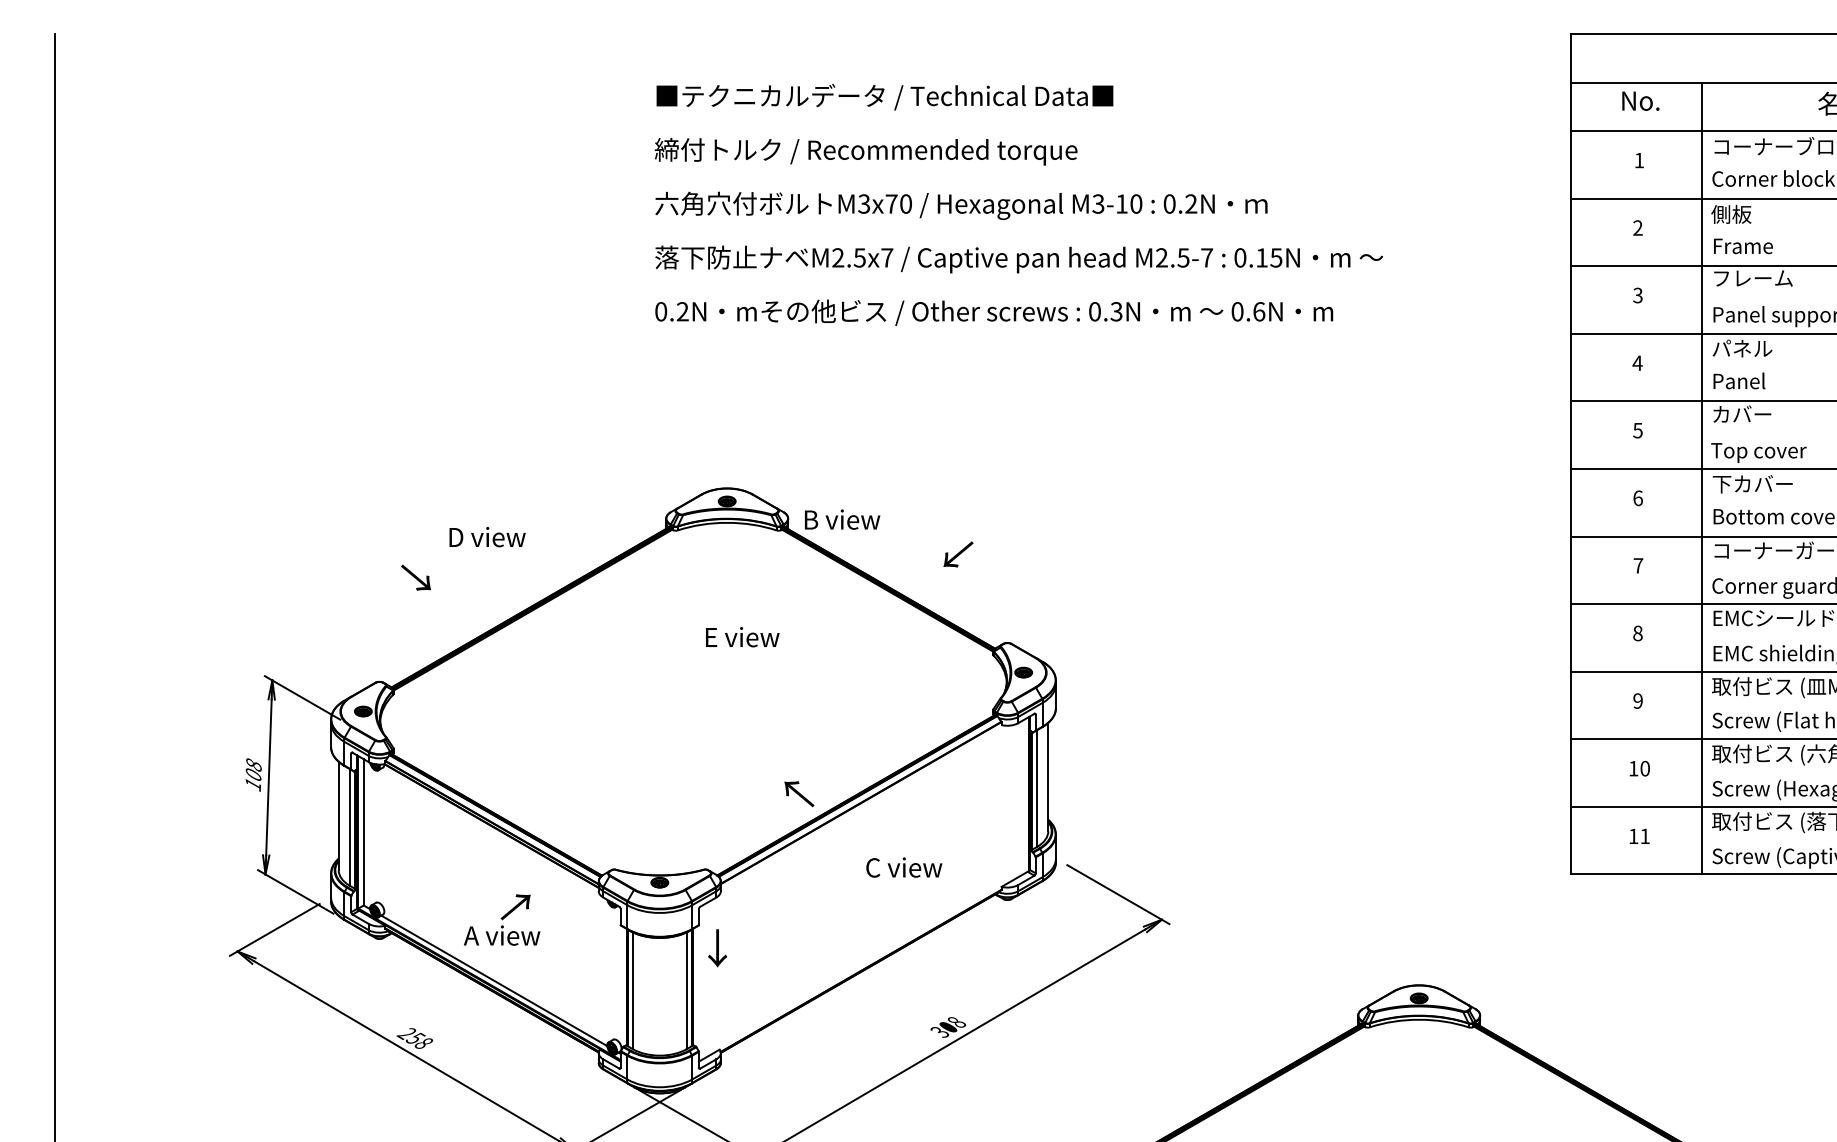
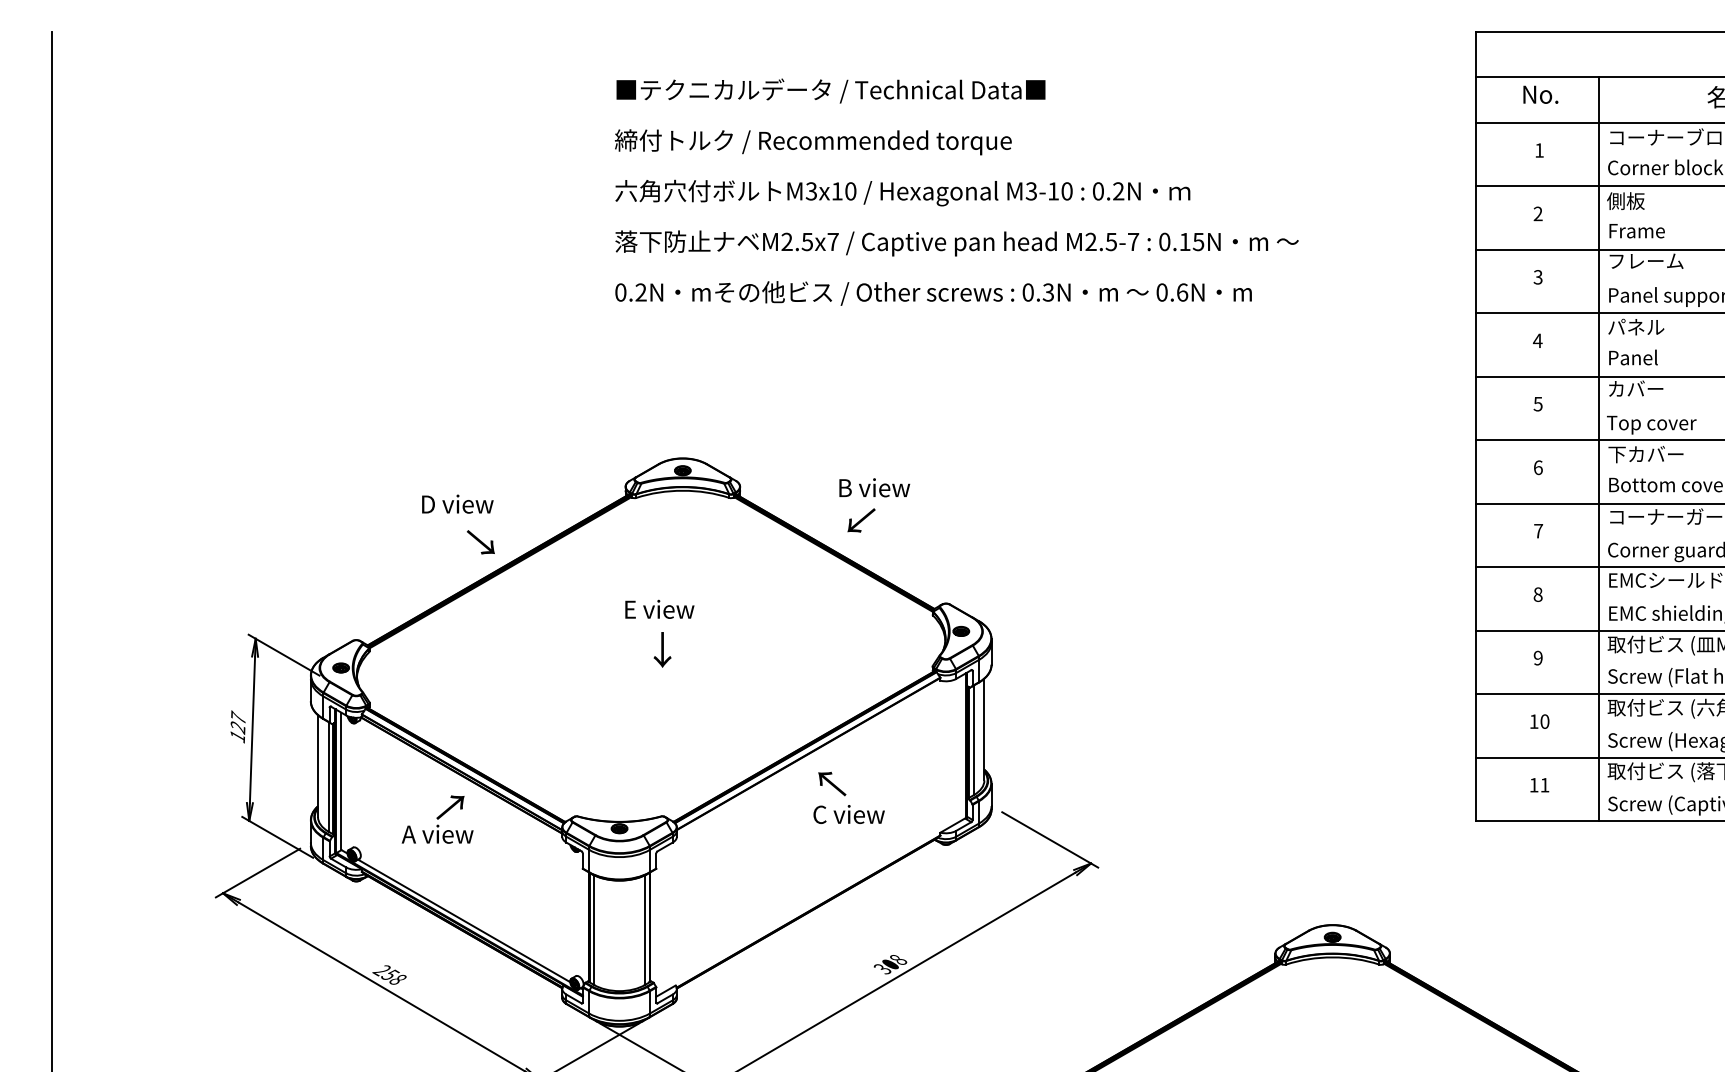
text: (891, 203) -> (837, 190), M3x70 -> M3x10
text: (842, 519) -> (874, 487), moved
text: (958, 554) -> (861, 520), moved
text: (415, 577) -> (480, 542), moved
text: (742, 637) -> (659, 609), moved
text: (253, 769) -> (237, 722), 108 -> 127
text: (799, 794) -> (832, 784), moved
text: (502, 919) -> (438, 819), moved
text: (717, 948) -> (662, 650), moved

